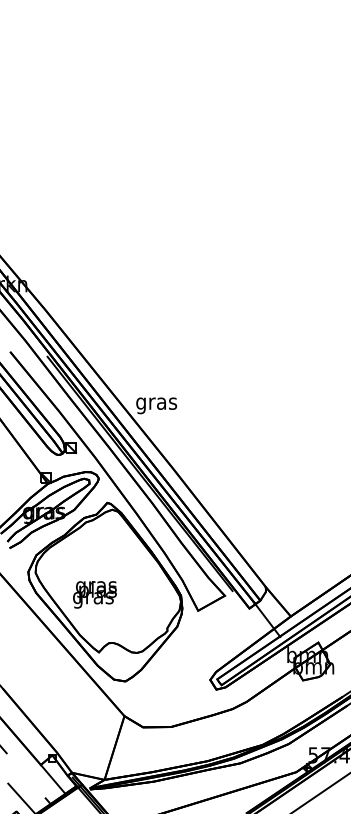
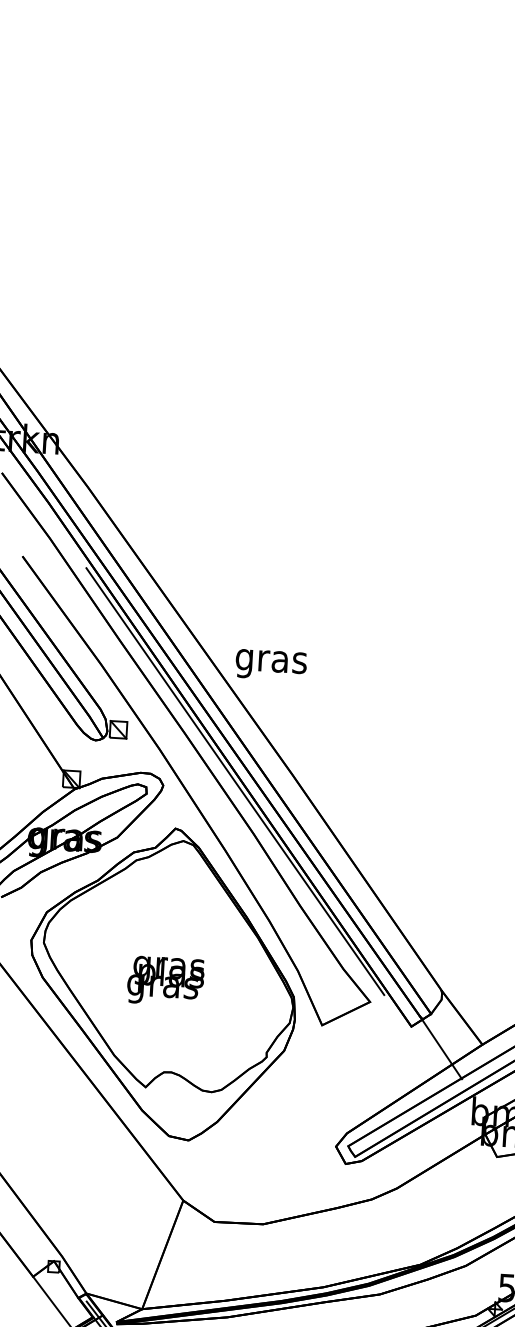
text: (94, 594) -> (165, 980), moved

